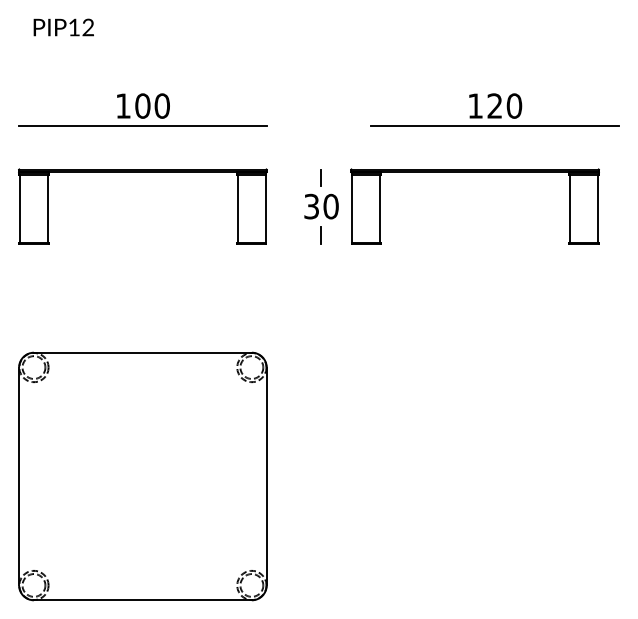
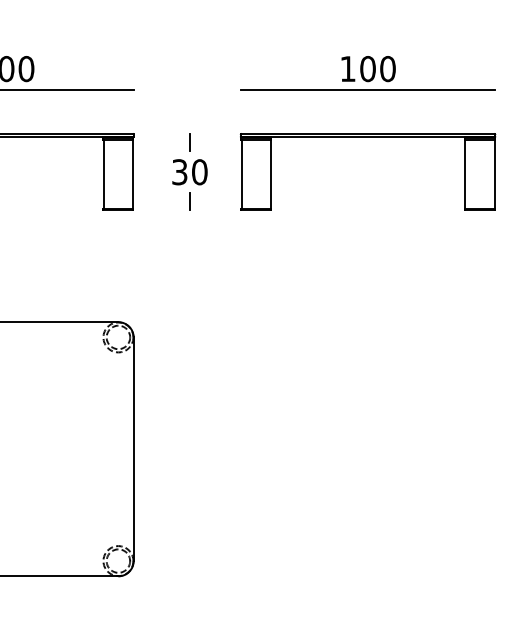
text: (494, 105) -> (367, 68), 120 -> 100
part: (474, 172) -> (367, 137), moved

